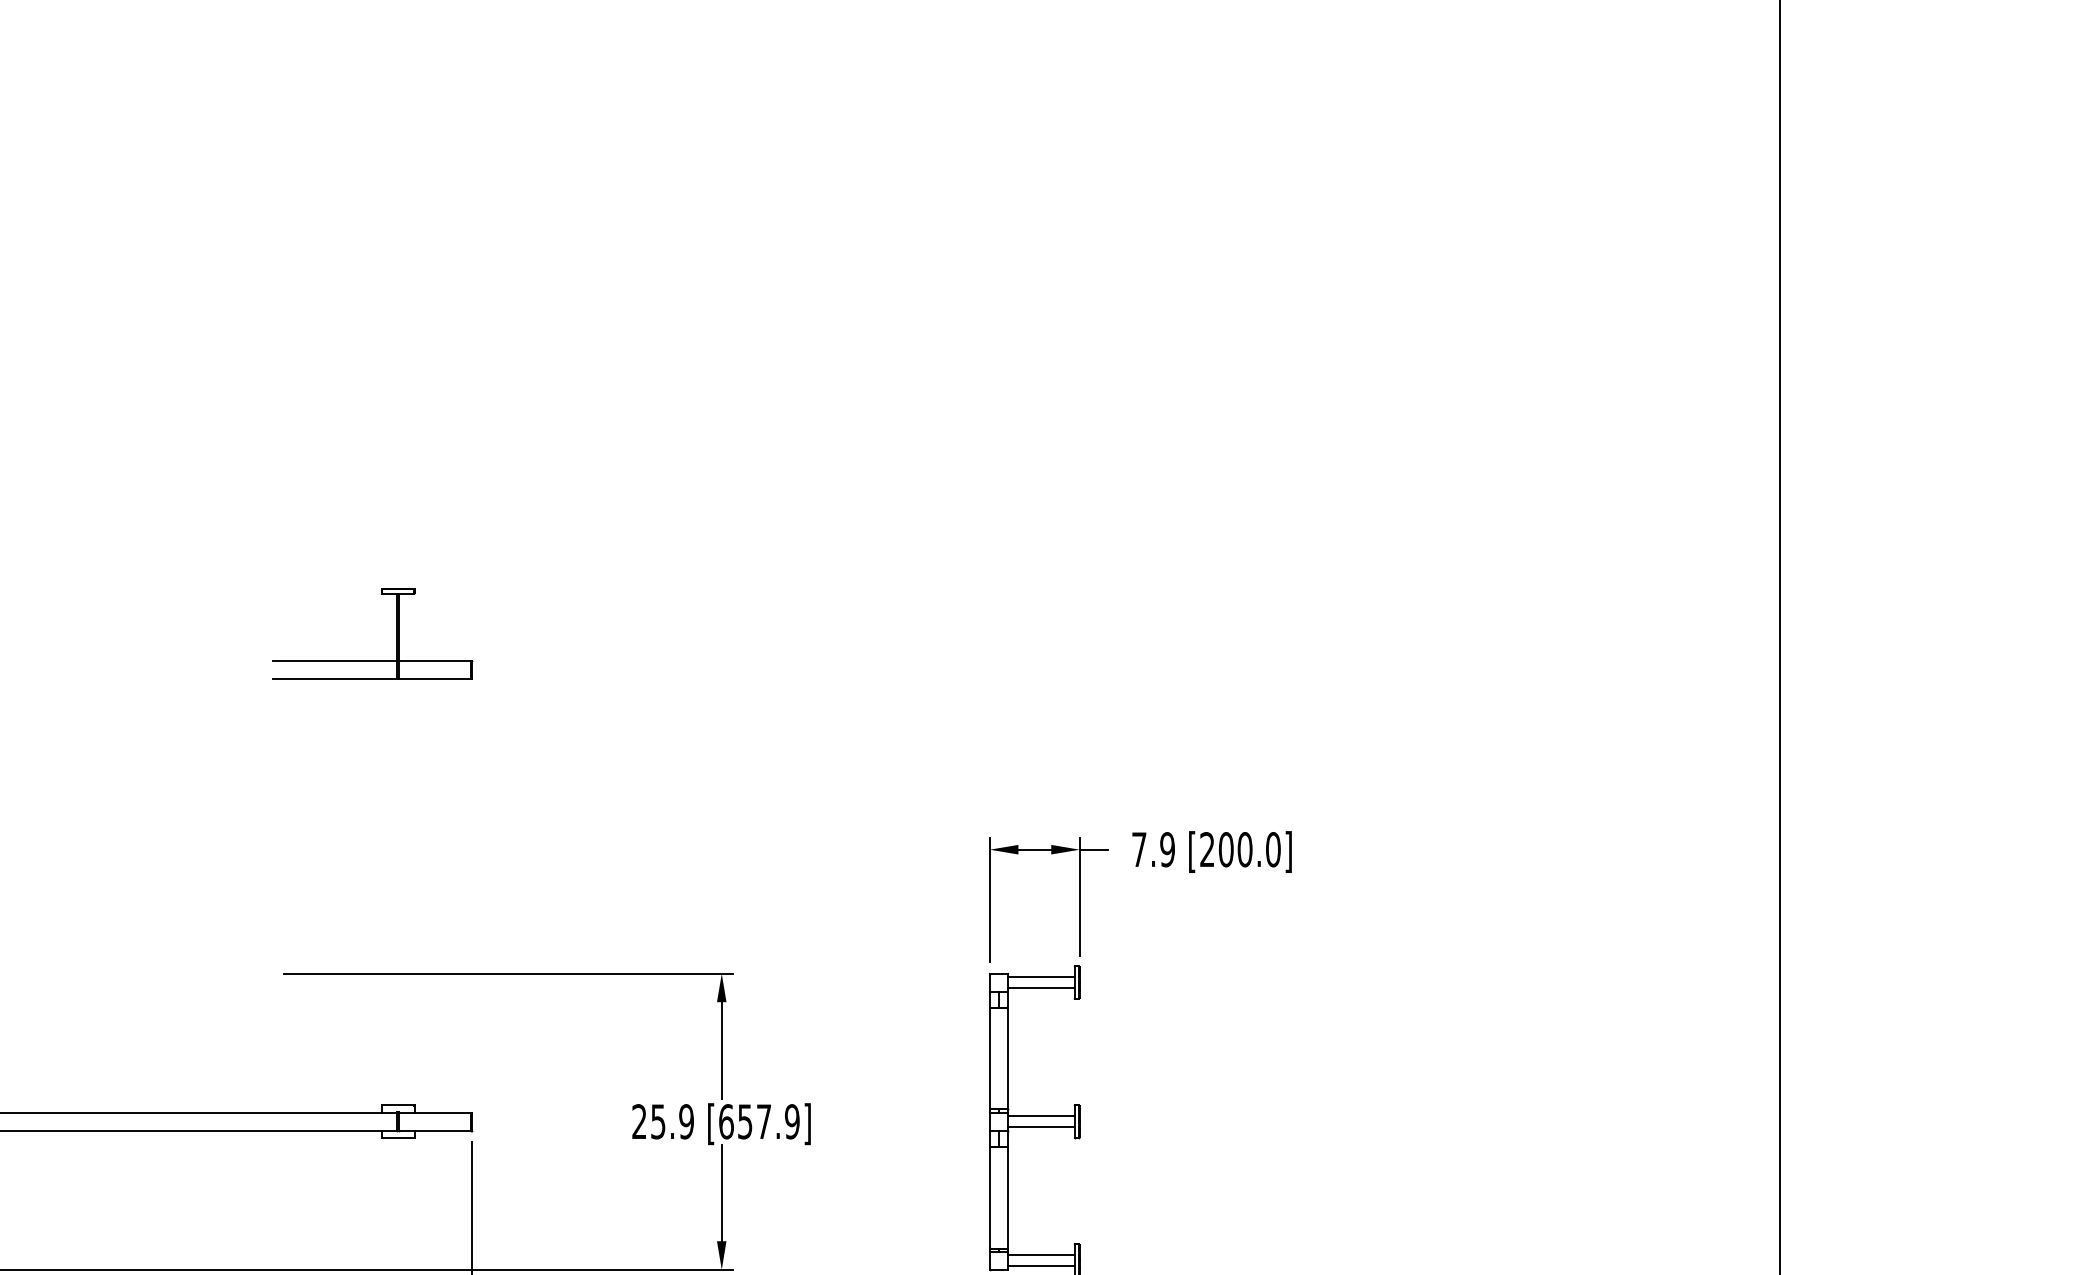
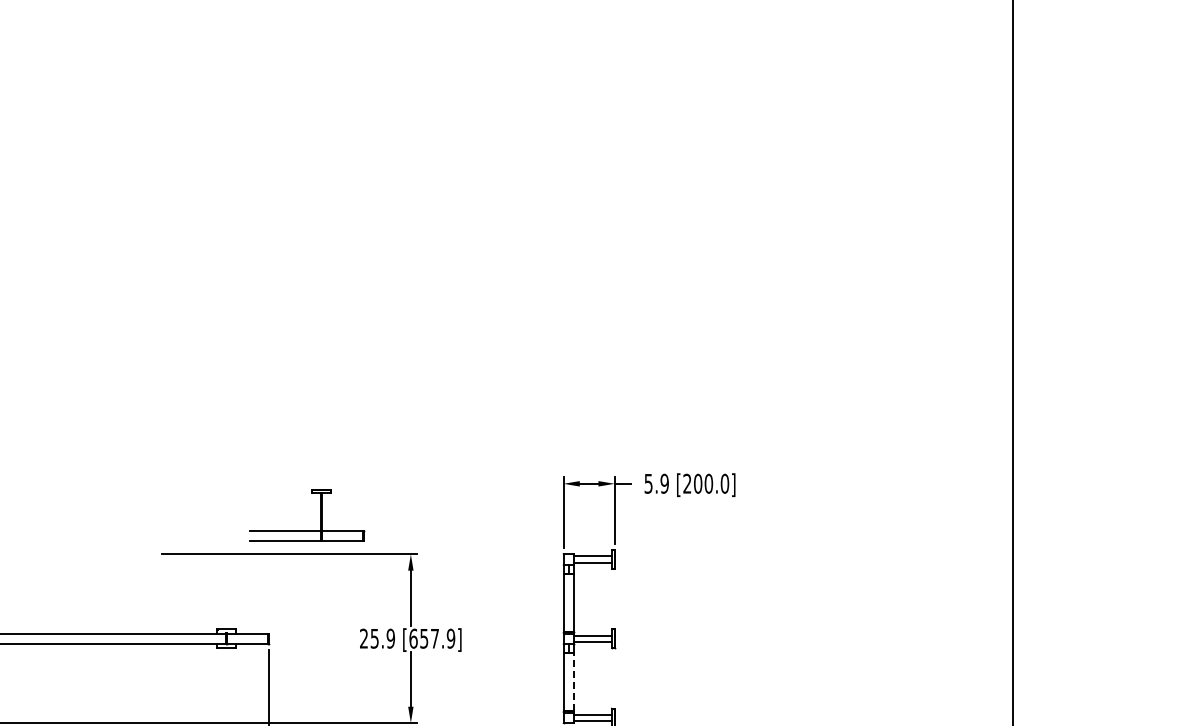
part: (396, 633) -> (320, 515), moved
text: (1139, 849) -> (648, 483), 7.9 -> 5.9
line: (1007, 1196) -> (573, 681), solid -> dashed

